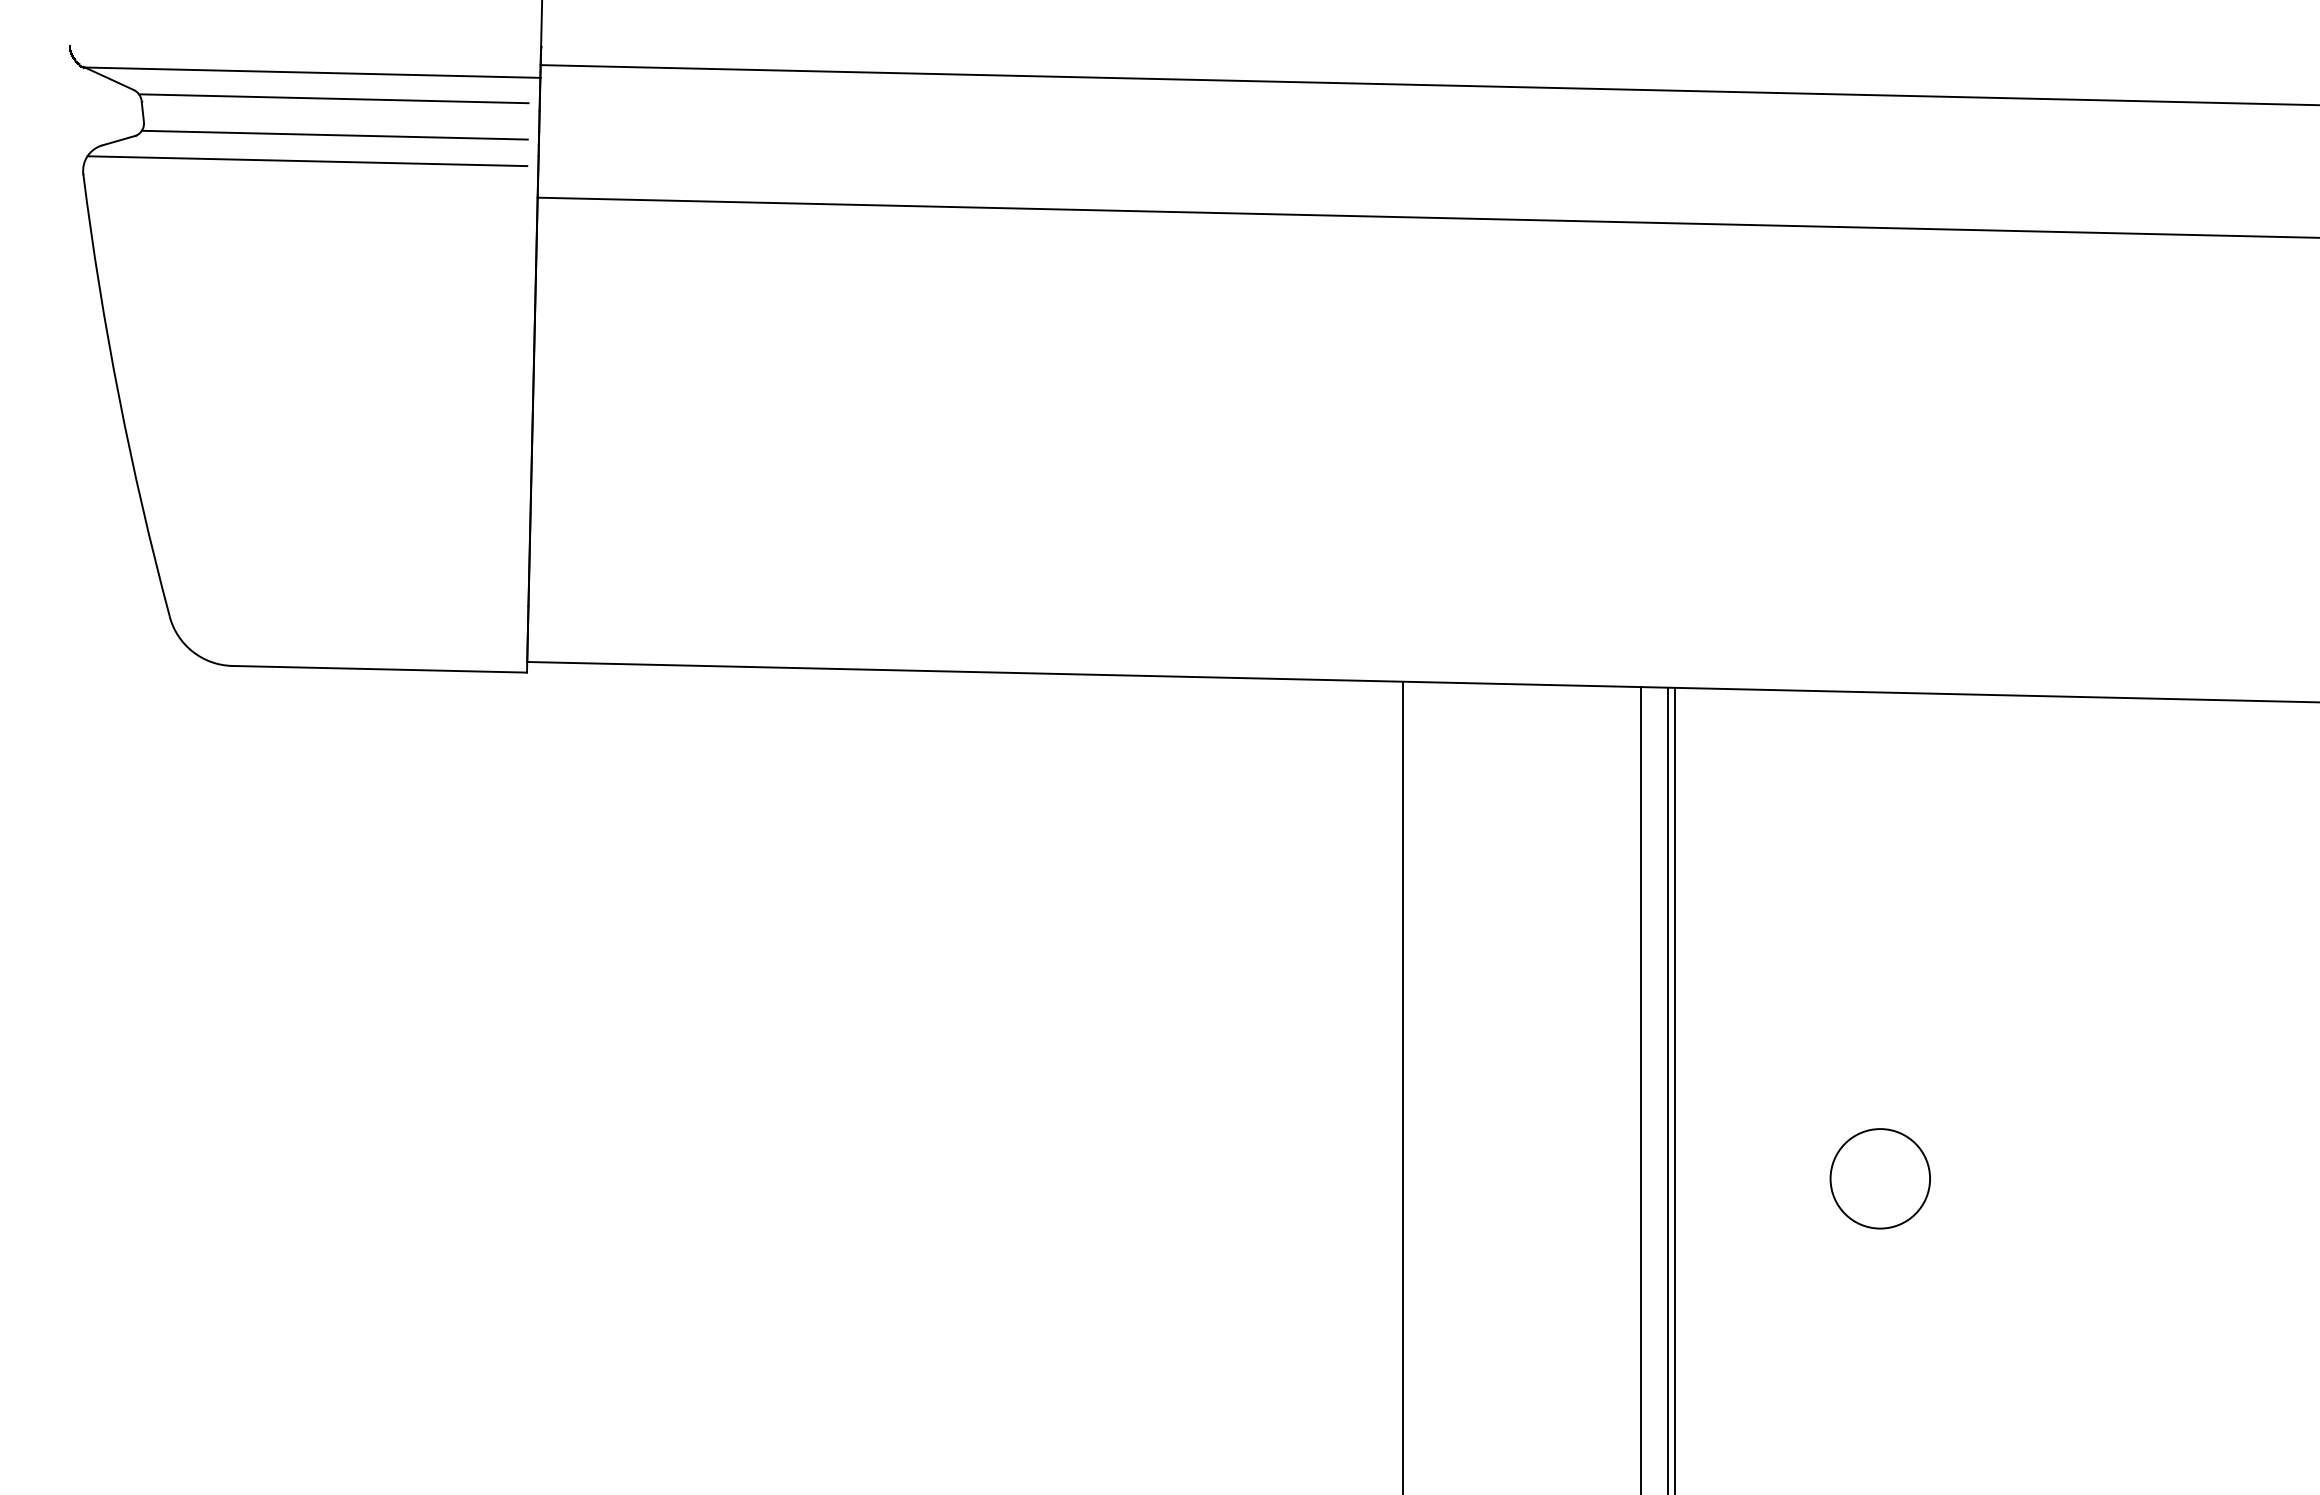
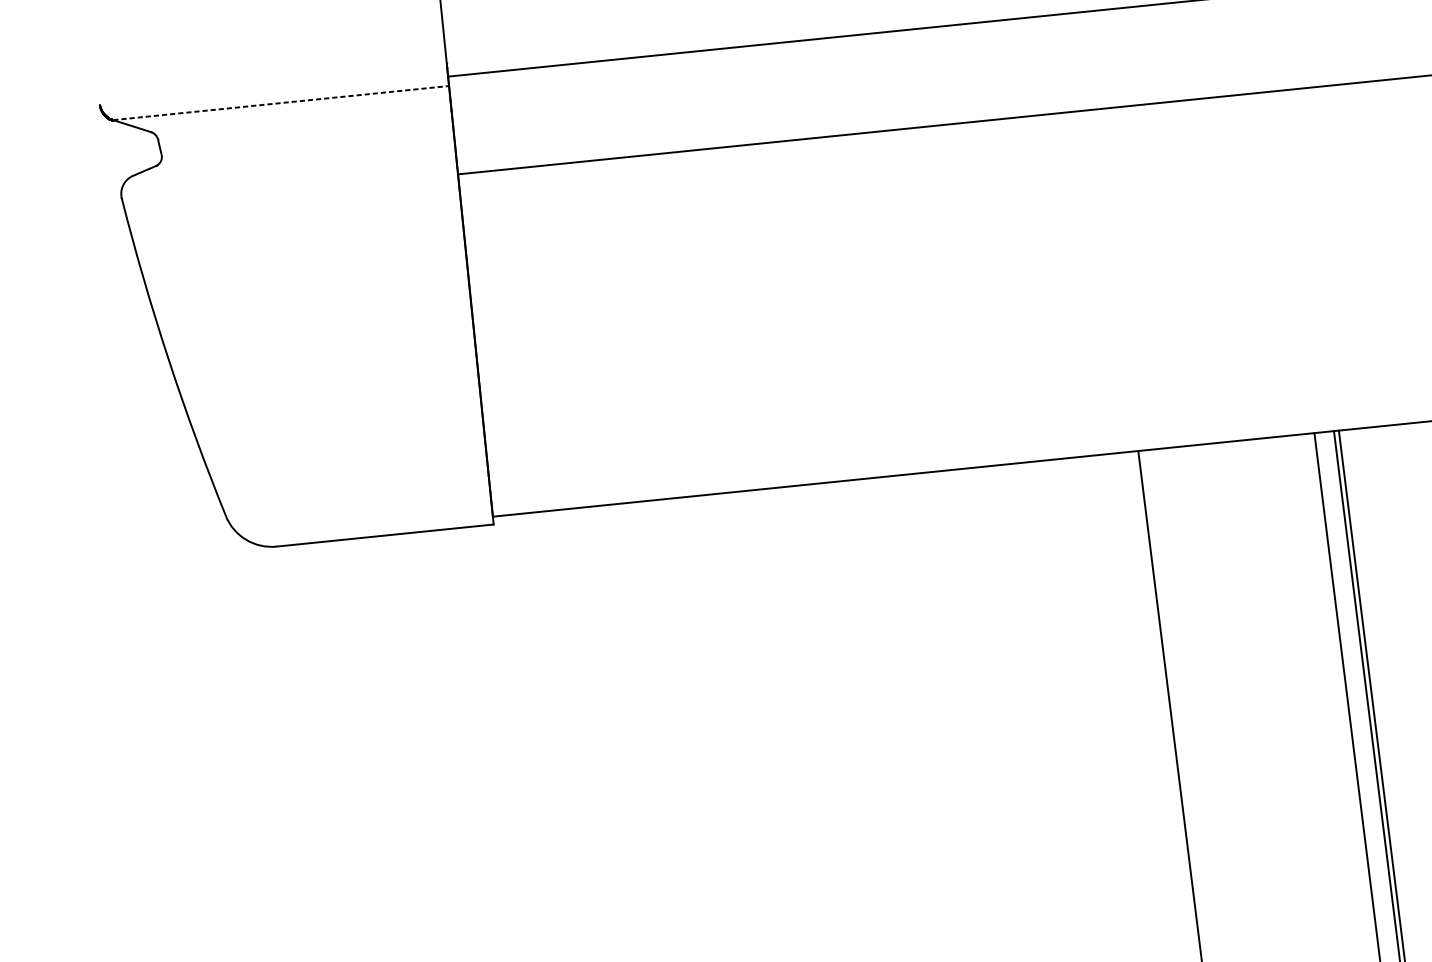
line: (312, 72) -> (281, 102), solid -> dashed
line: (333, 98) -> (298, 120), removed
line: (334, 134) -> (302, 146), removed
line: (307, 161) -> (285, 168), removed

